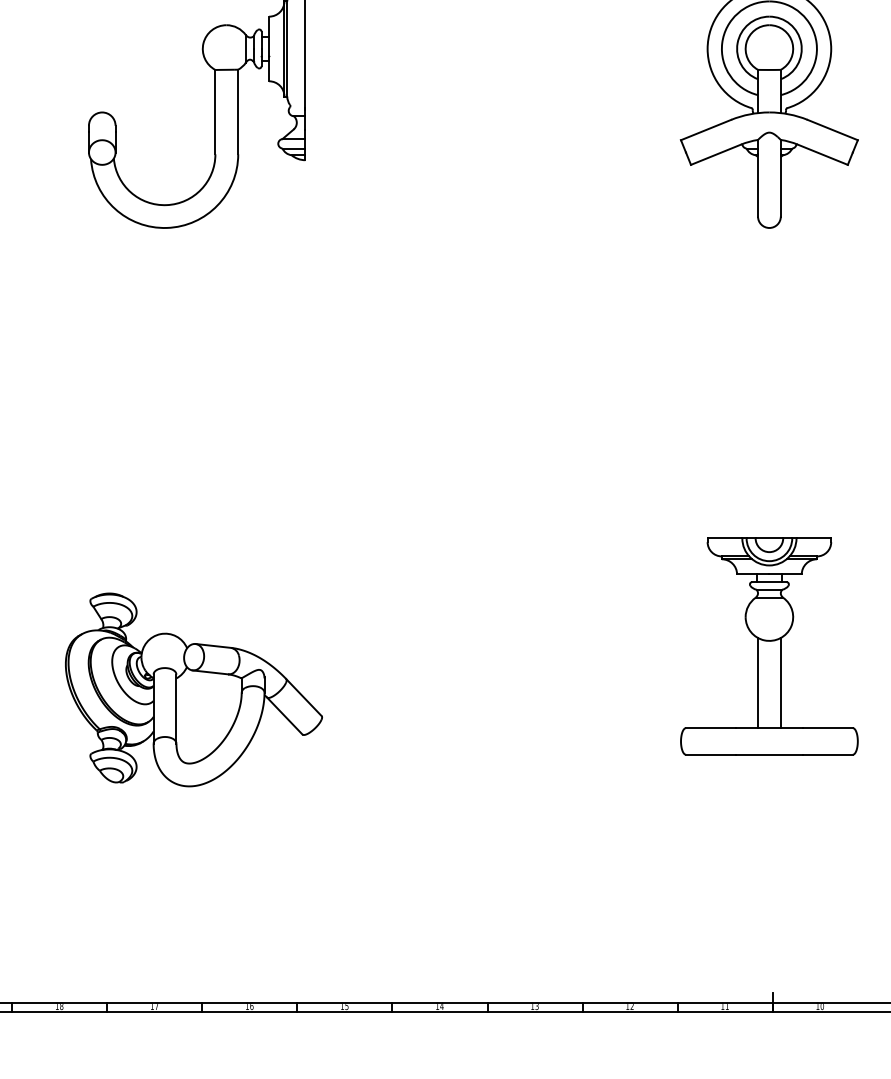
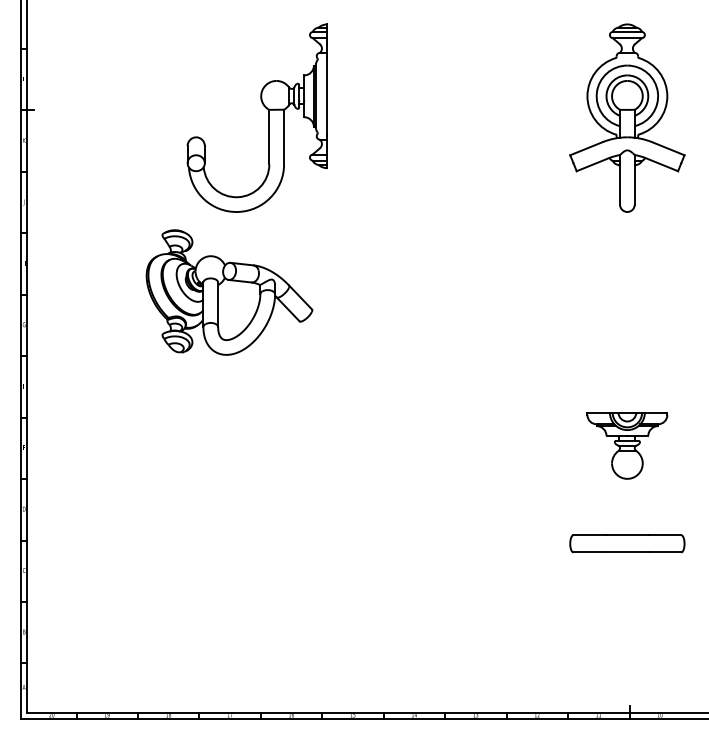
line: (758, 682) -> (620, 505), removed
line: (780, 682) -> (634, 505), removed
part: (193, 689) -> (229, 292), moved

